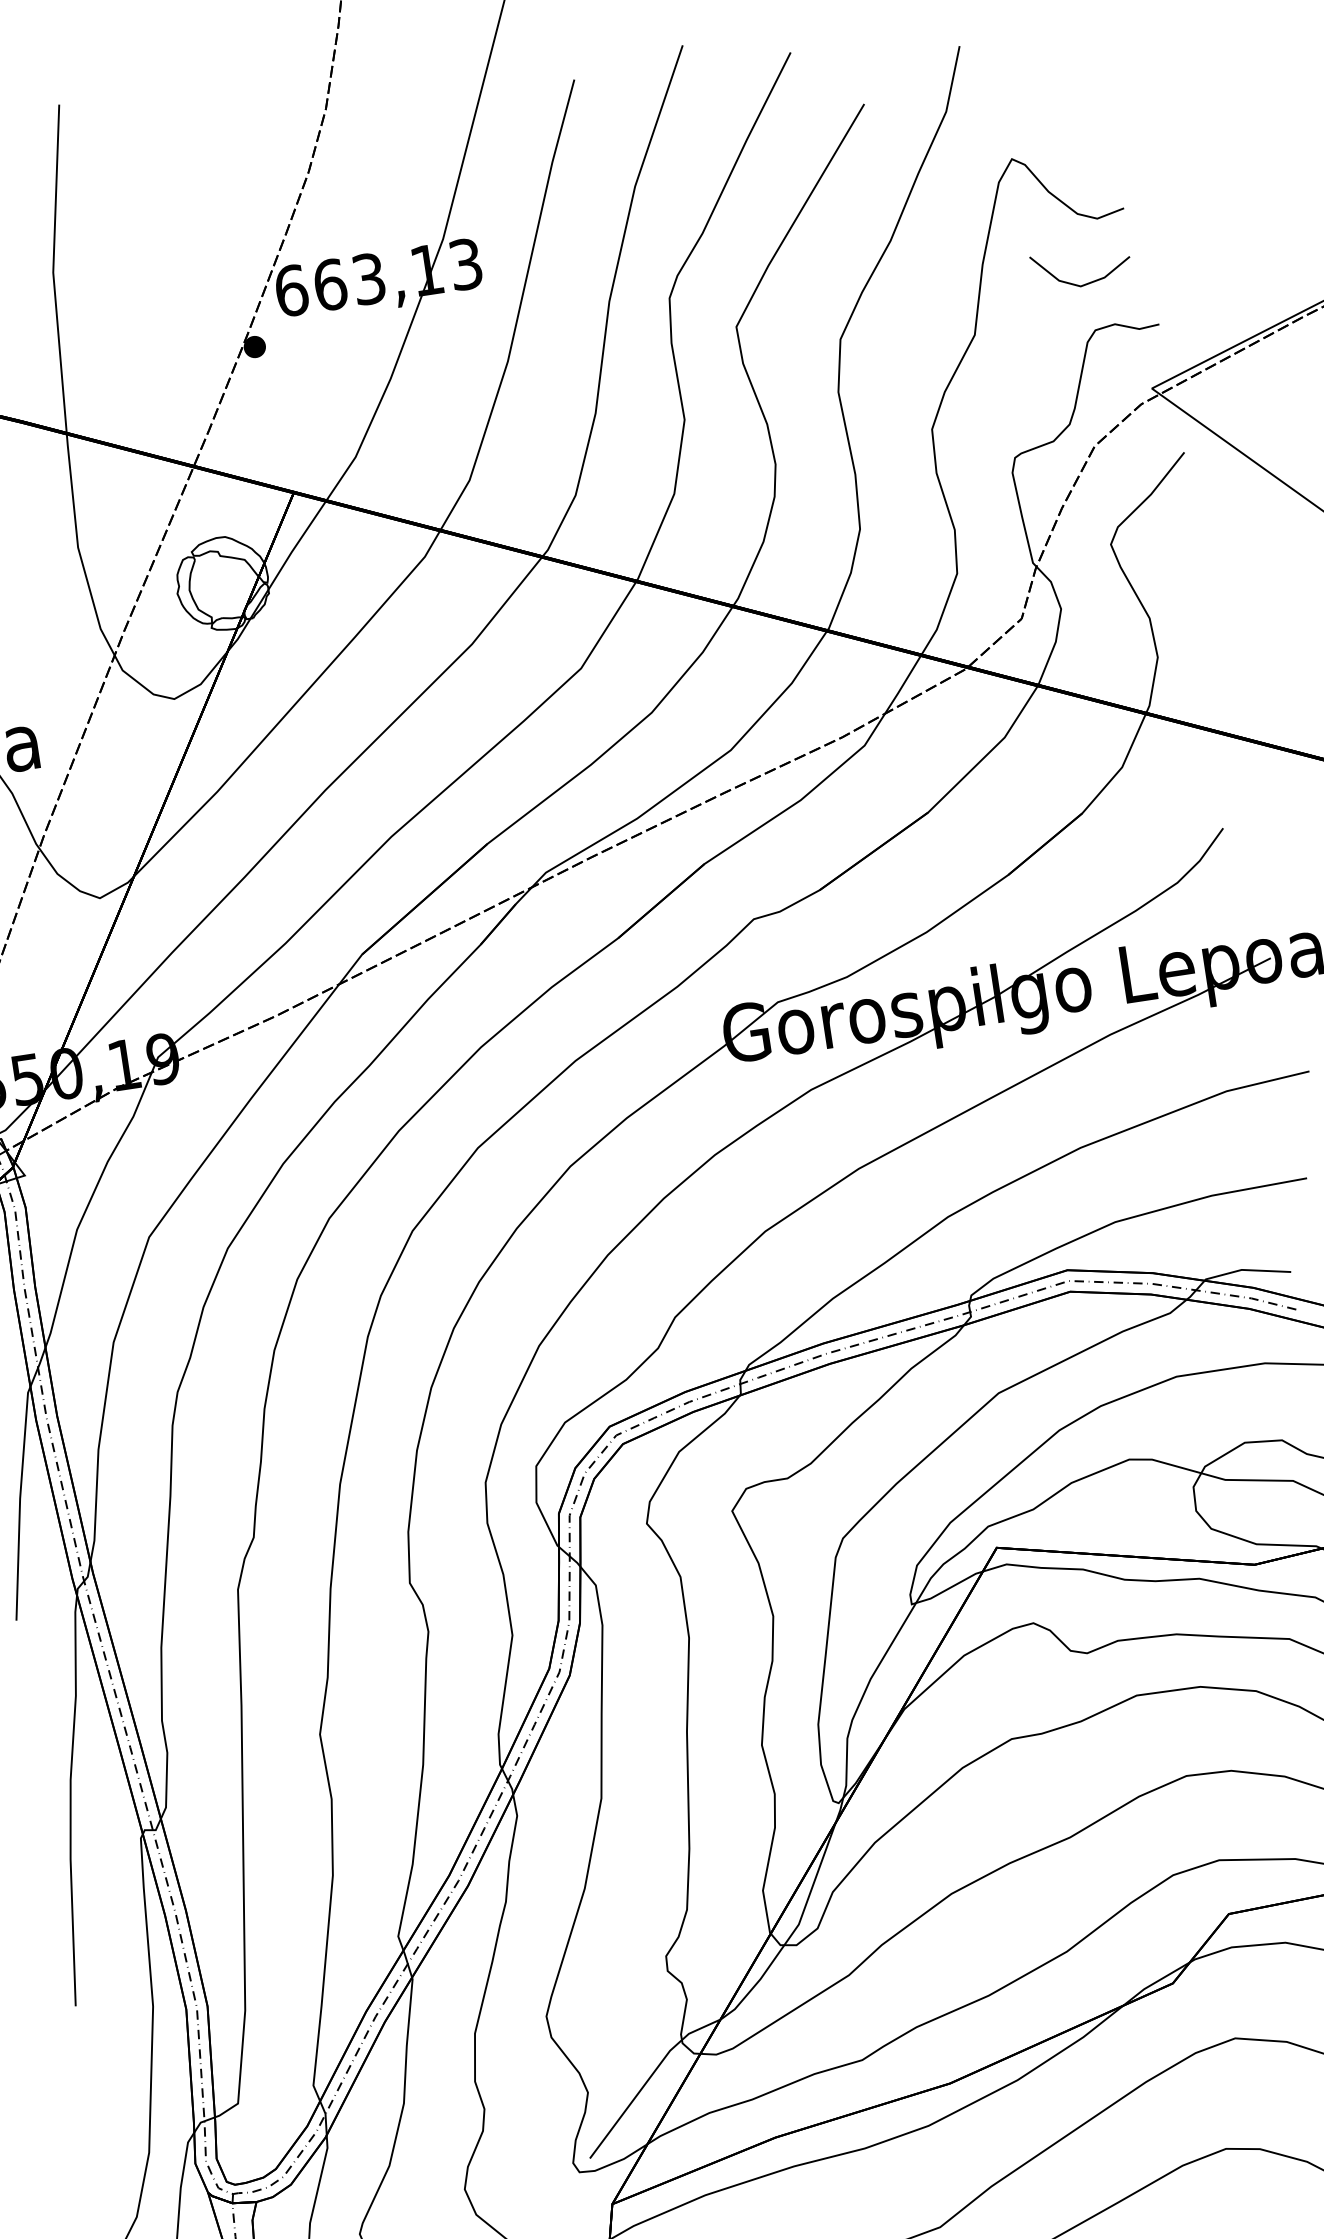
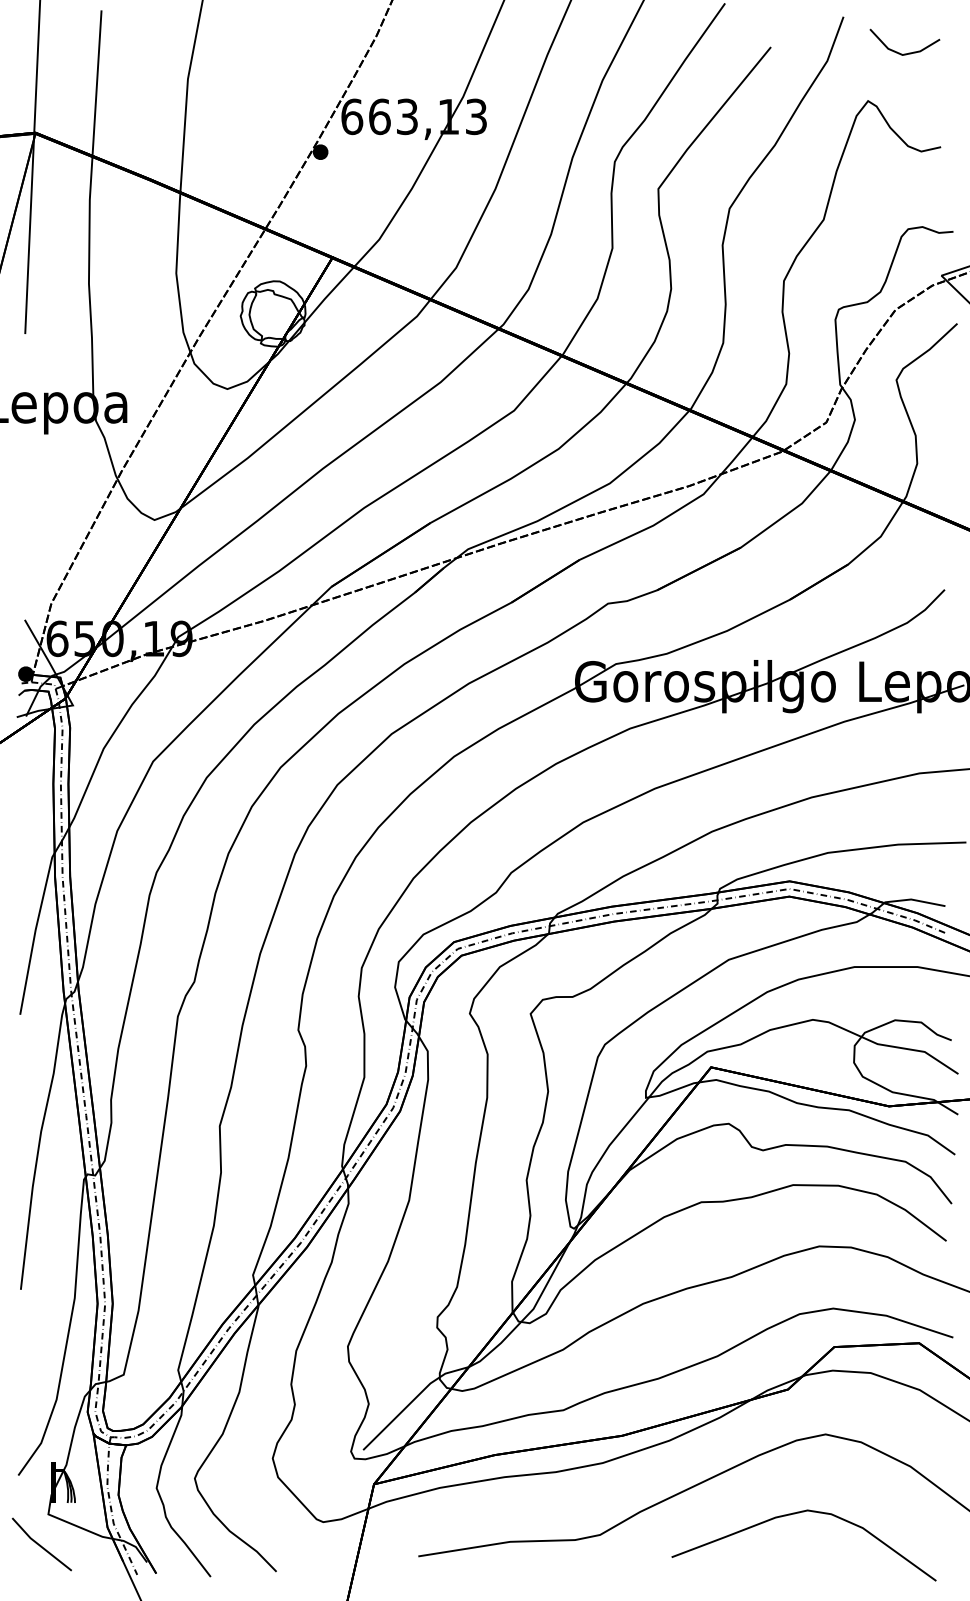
line: (1088, 281) -> (908, 52), moved

